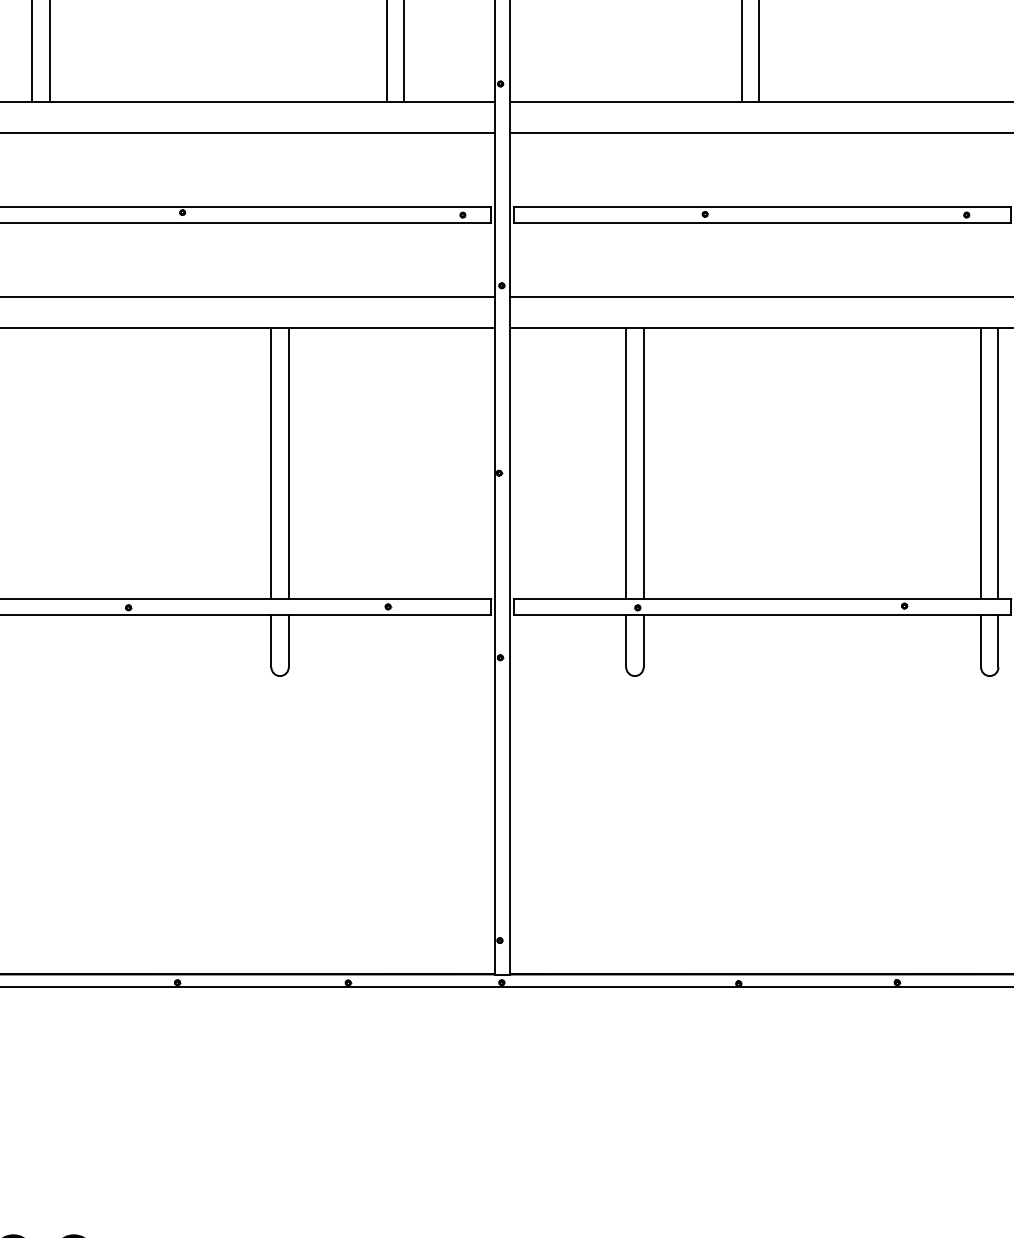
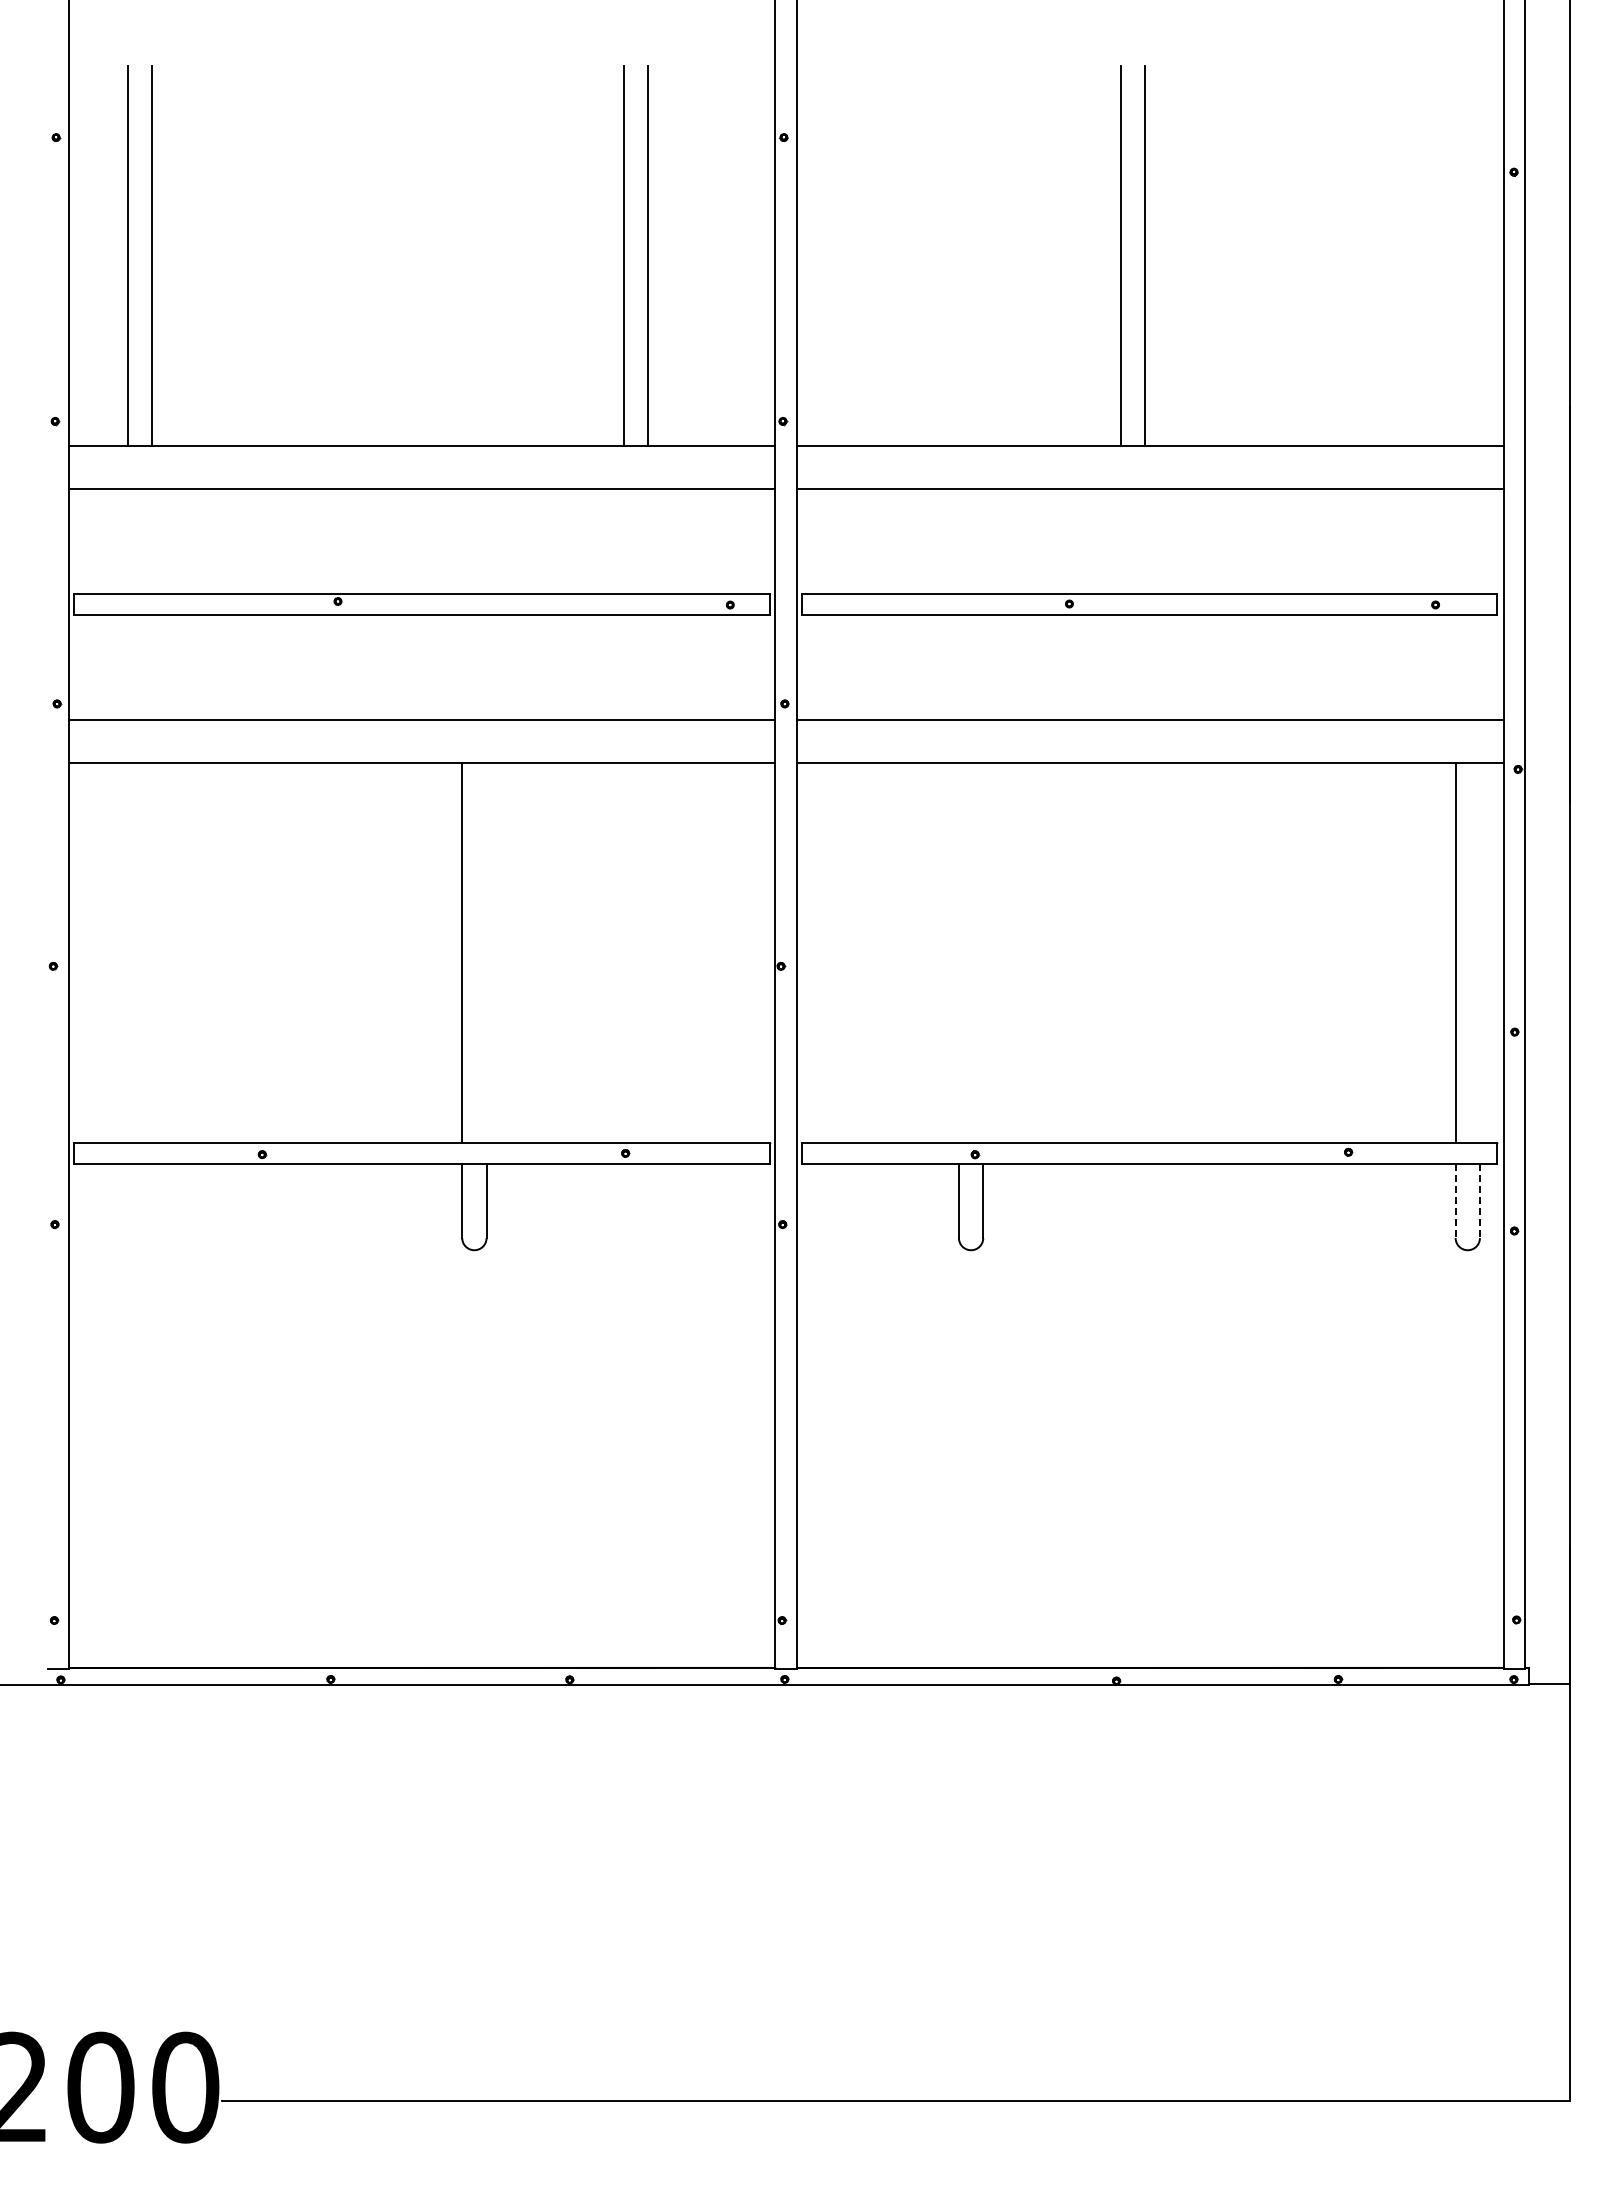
line: (288, 463) -> (486, 952), removed
line: (625, 463) -> (958, 952), removed
line: (643, 463) -> (983, 952), removed
line: (998, 463) -> (1479, 952), removed
line: (980, 641) -> (1455, 1201), solid -> dashed
line: (998, 641) -> (1479, 1201), solid -> dashed

